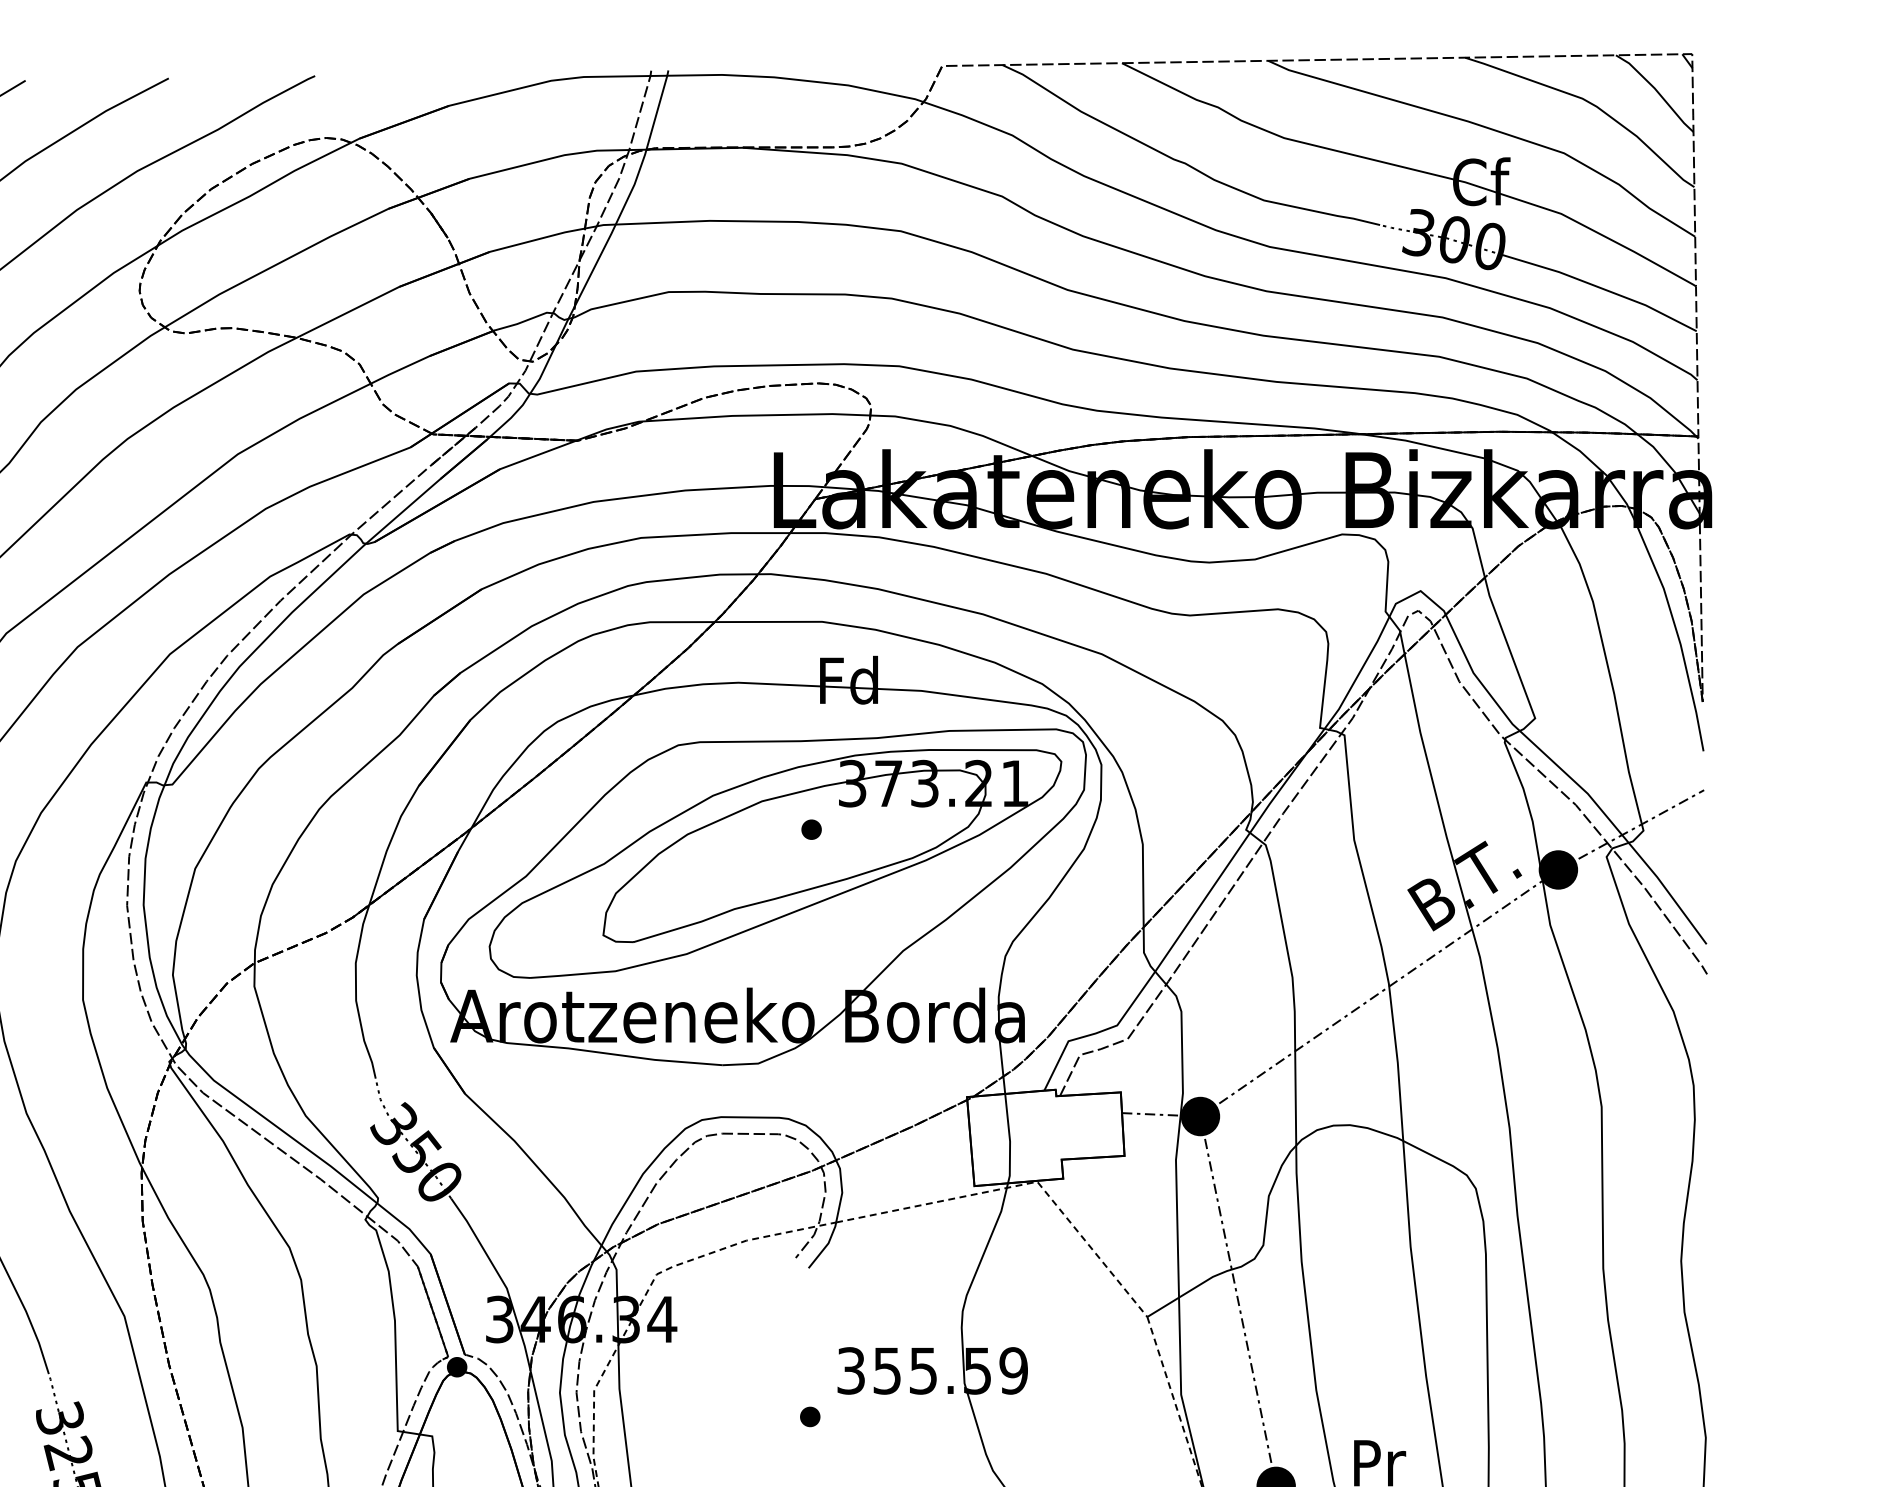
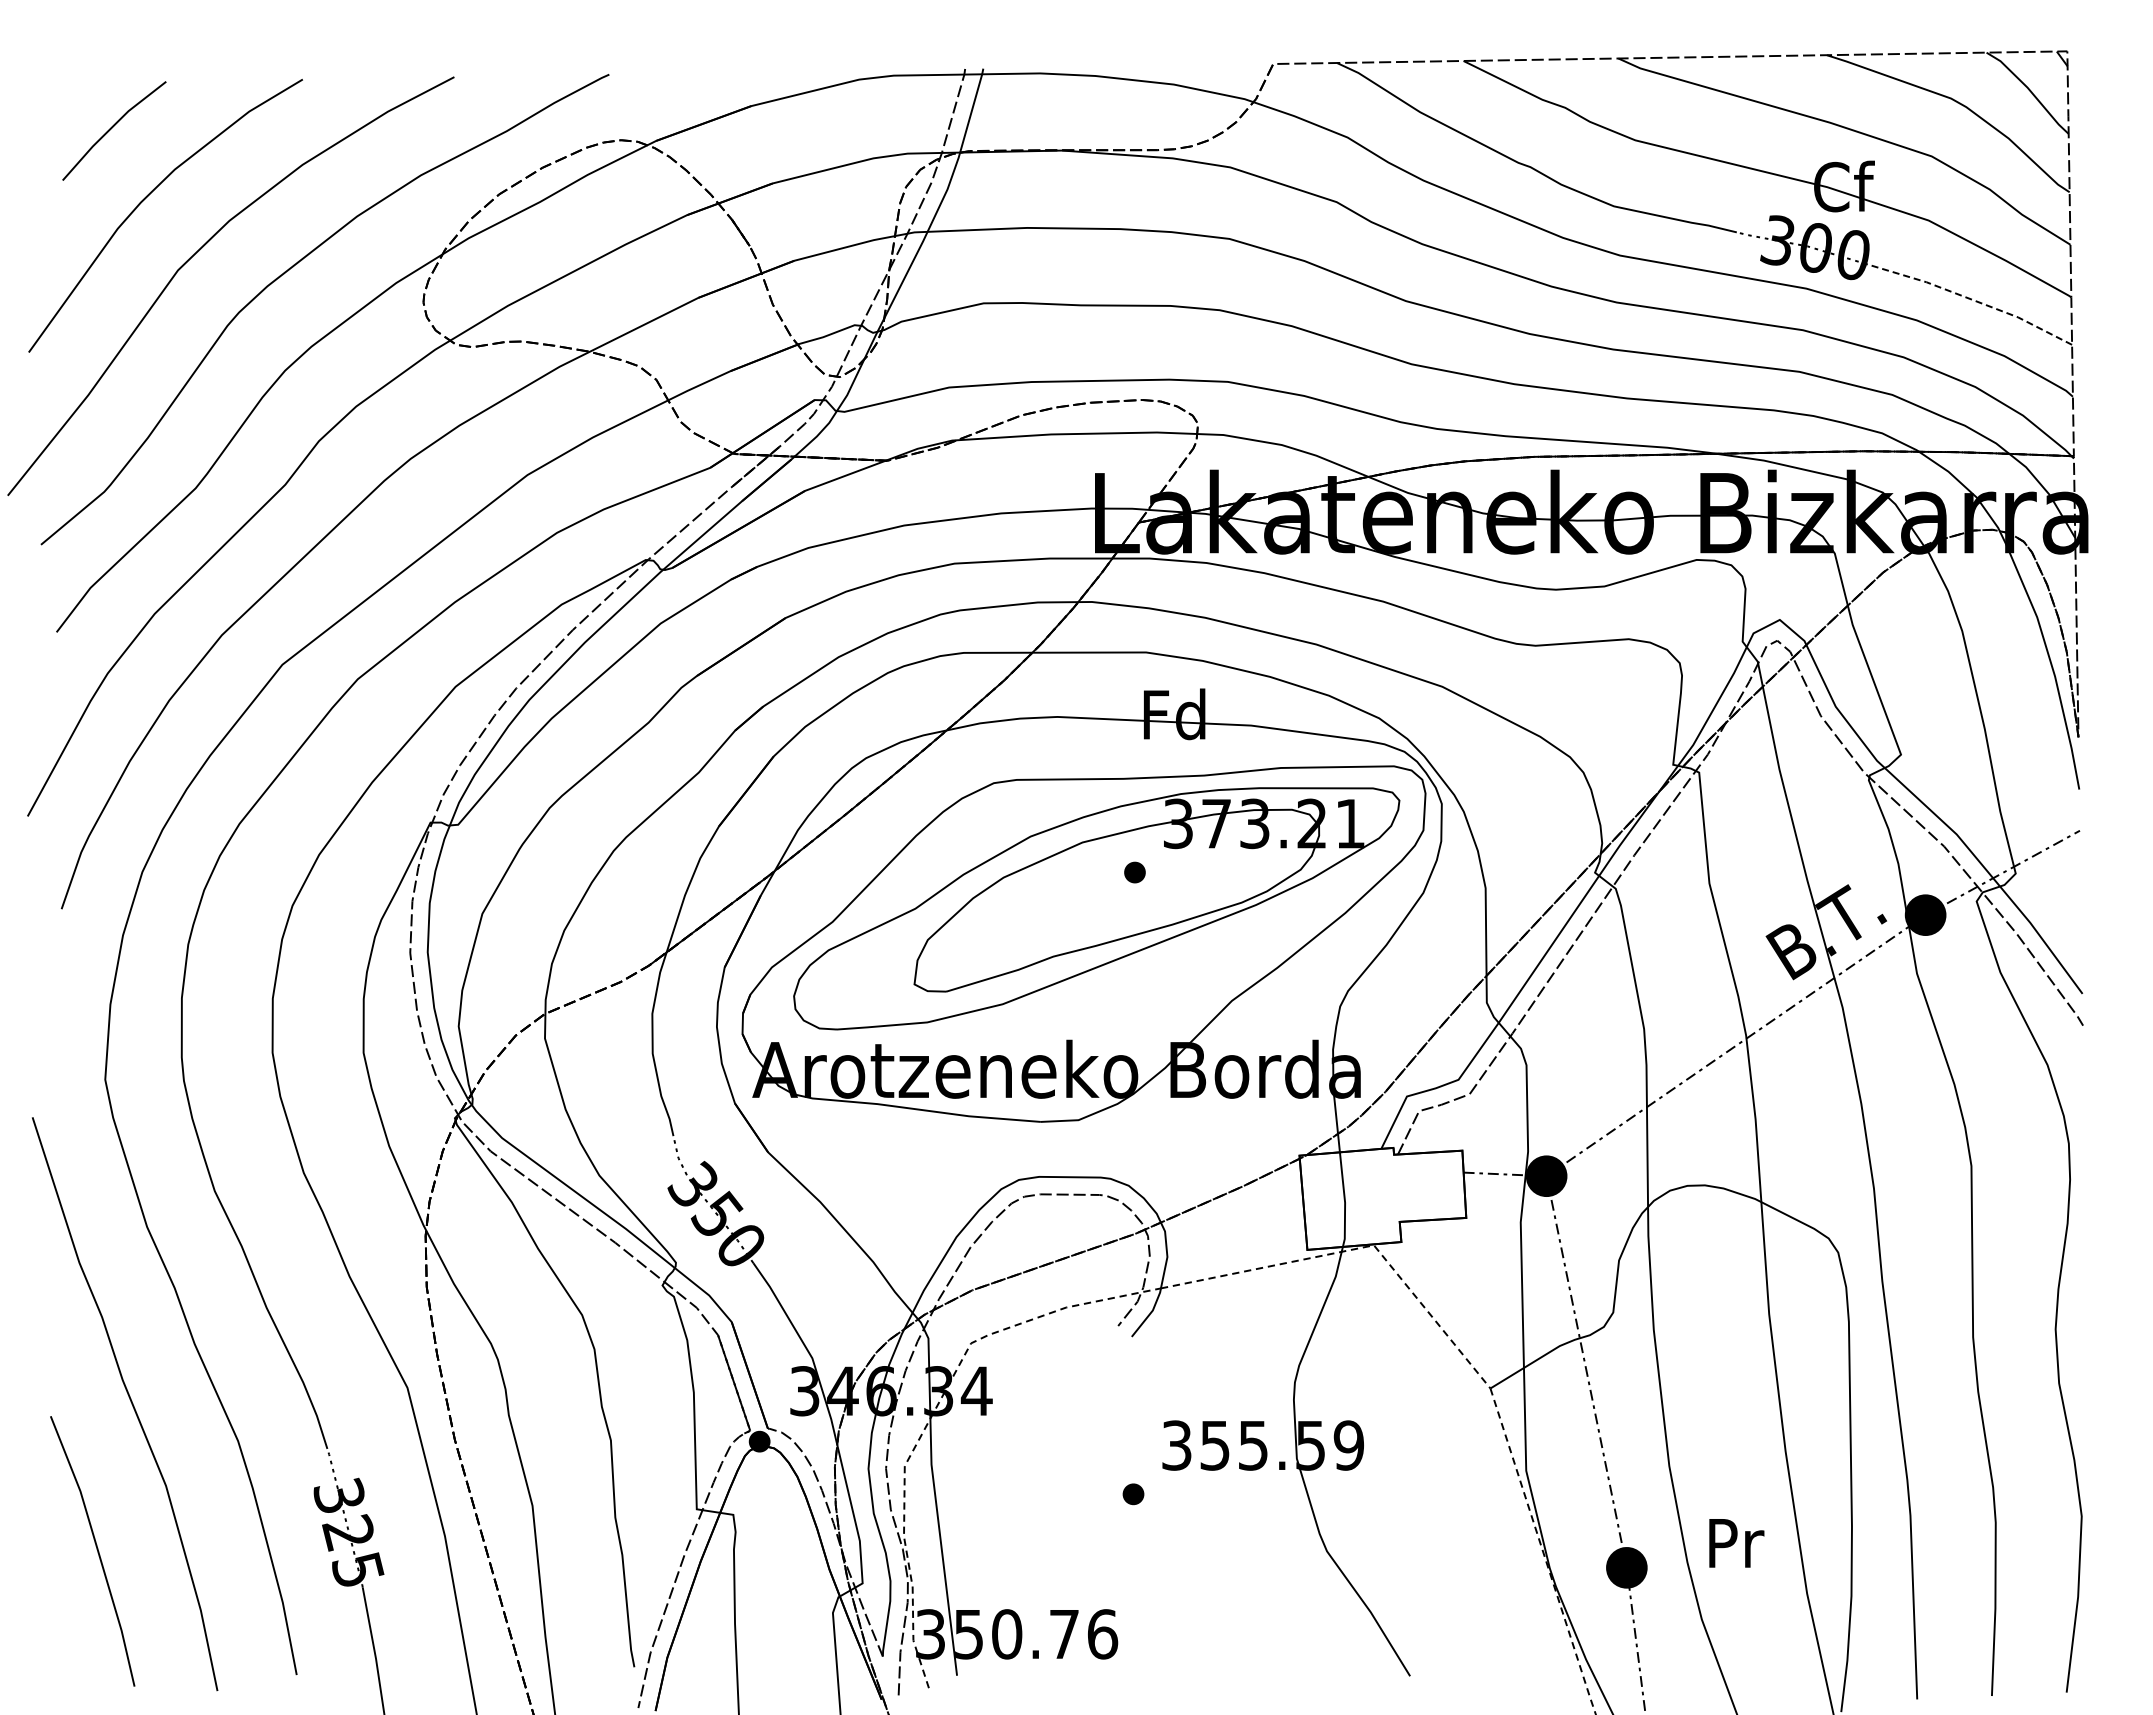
line: (1601, 288) -> (1971, 299), solid -> dashed

